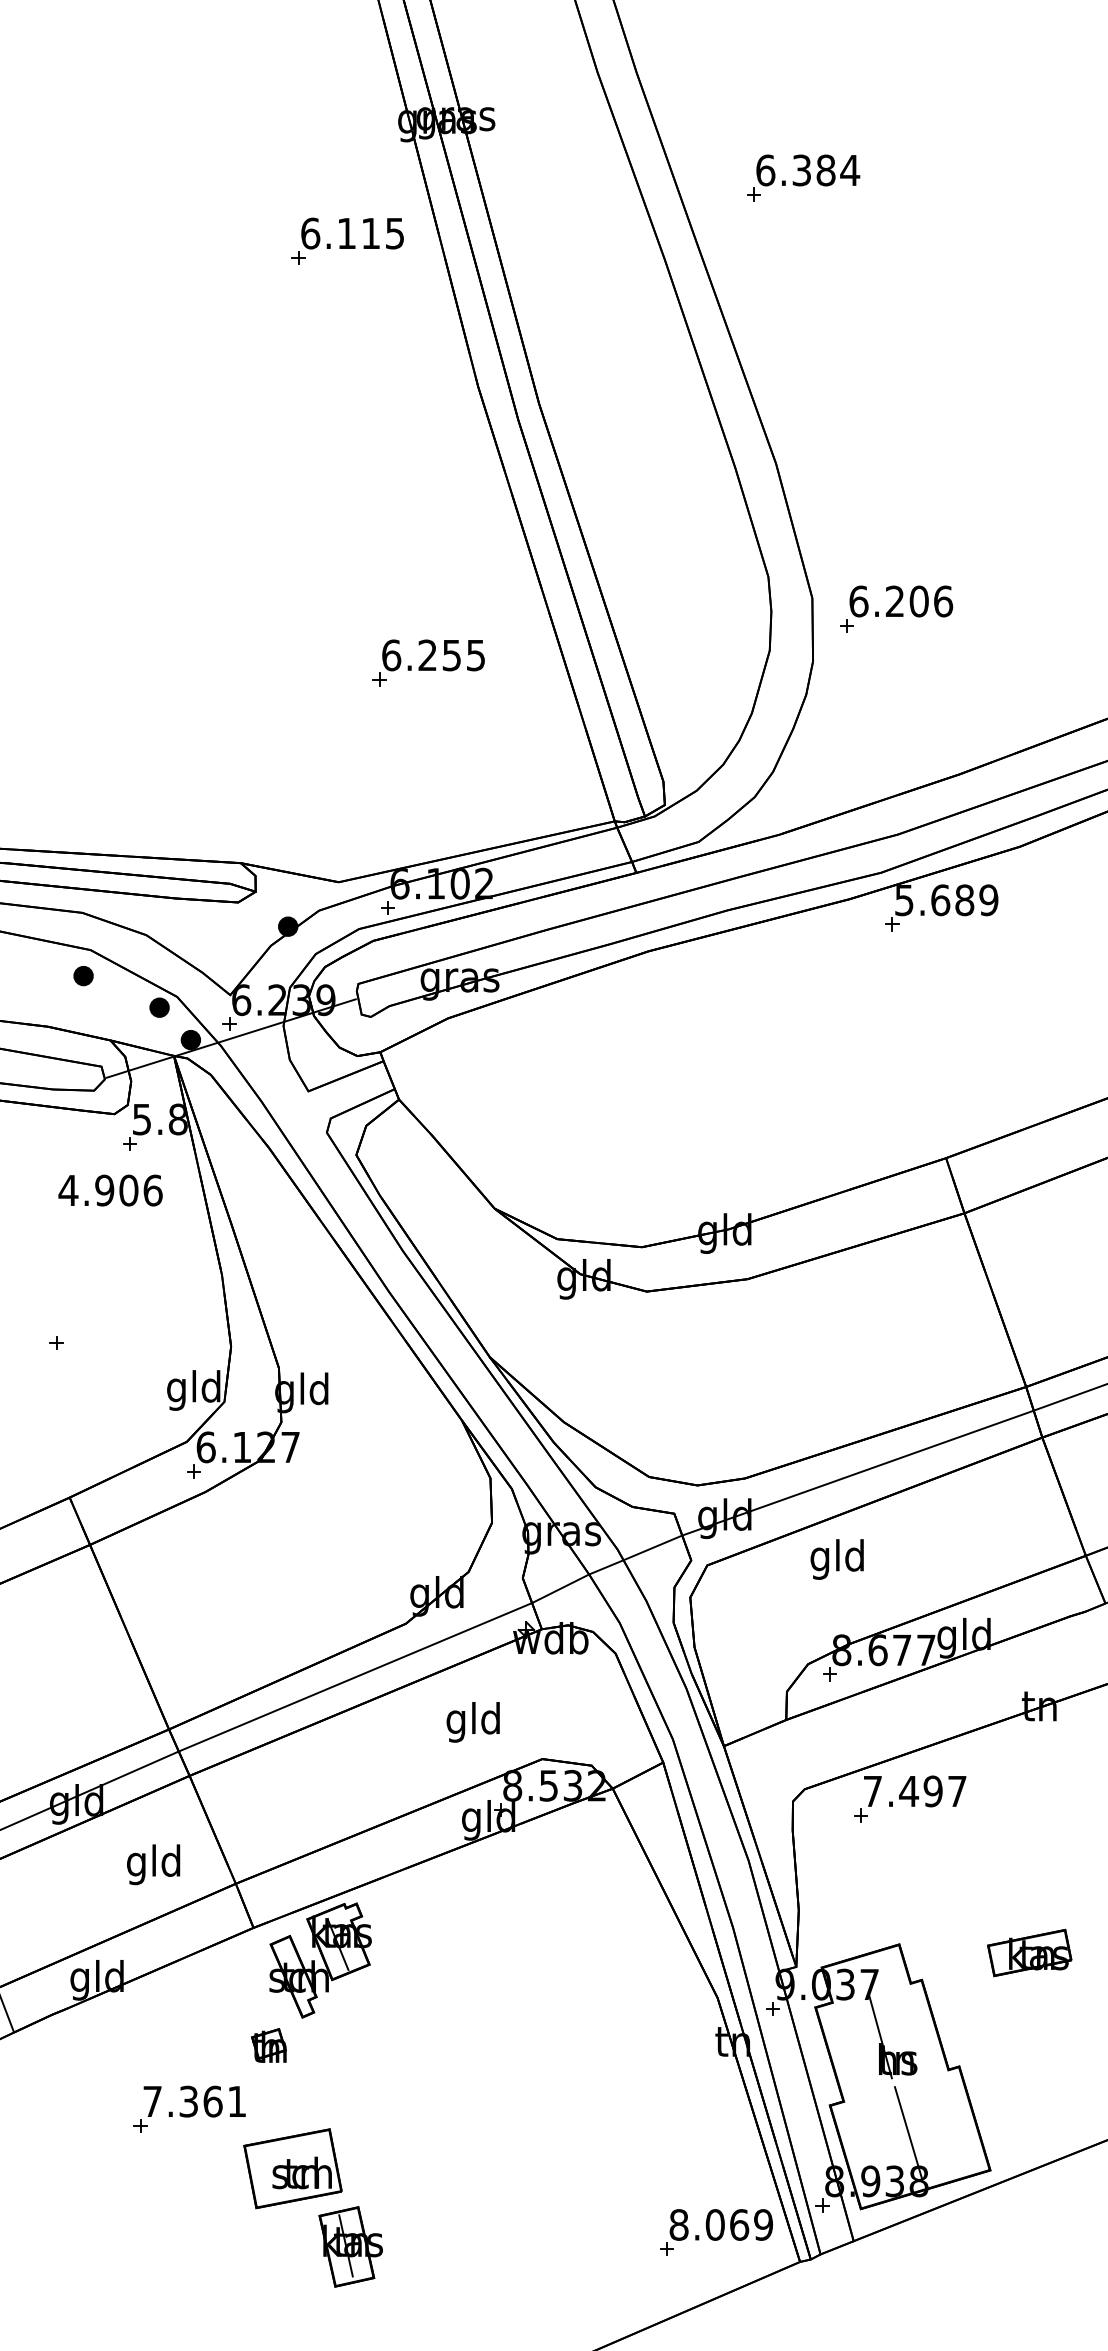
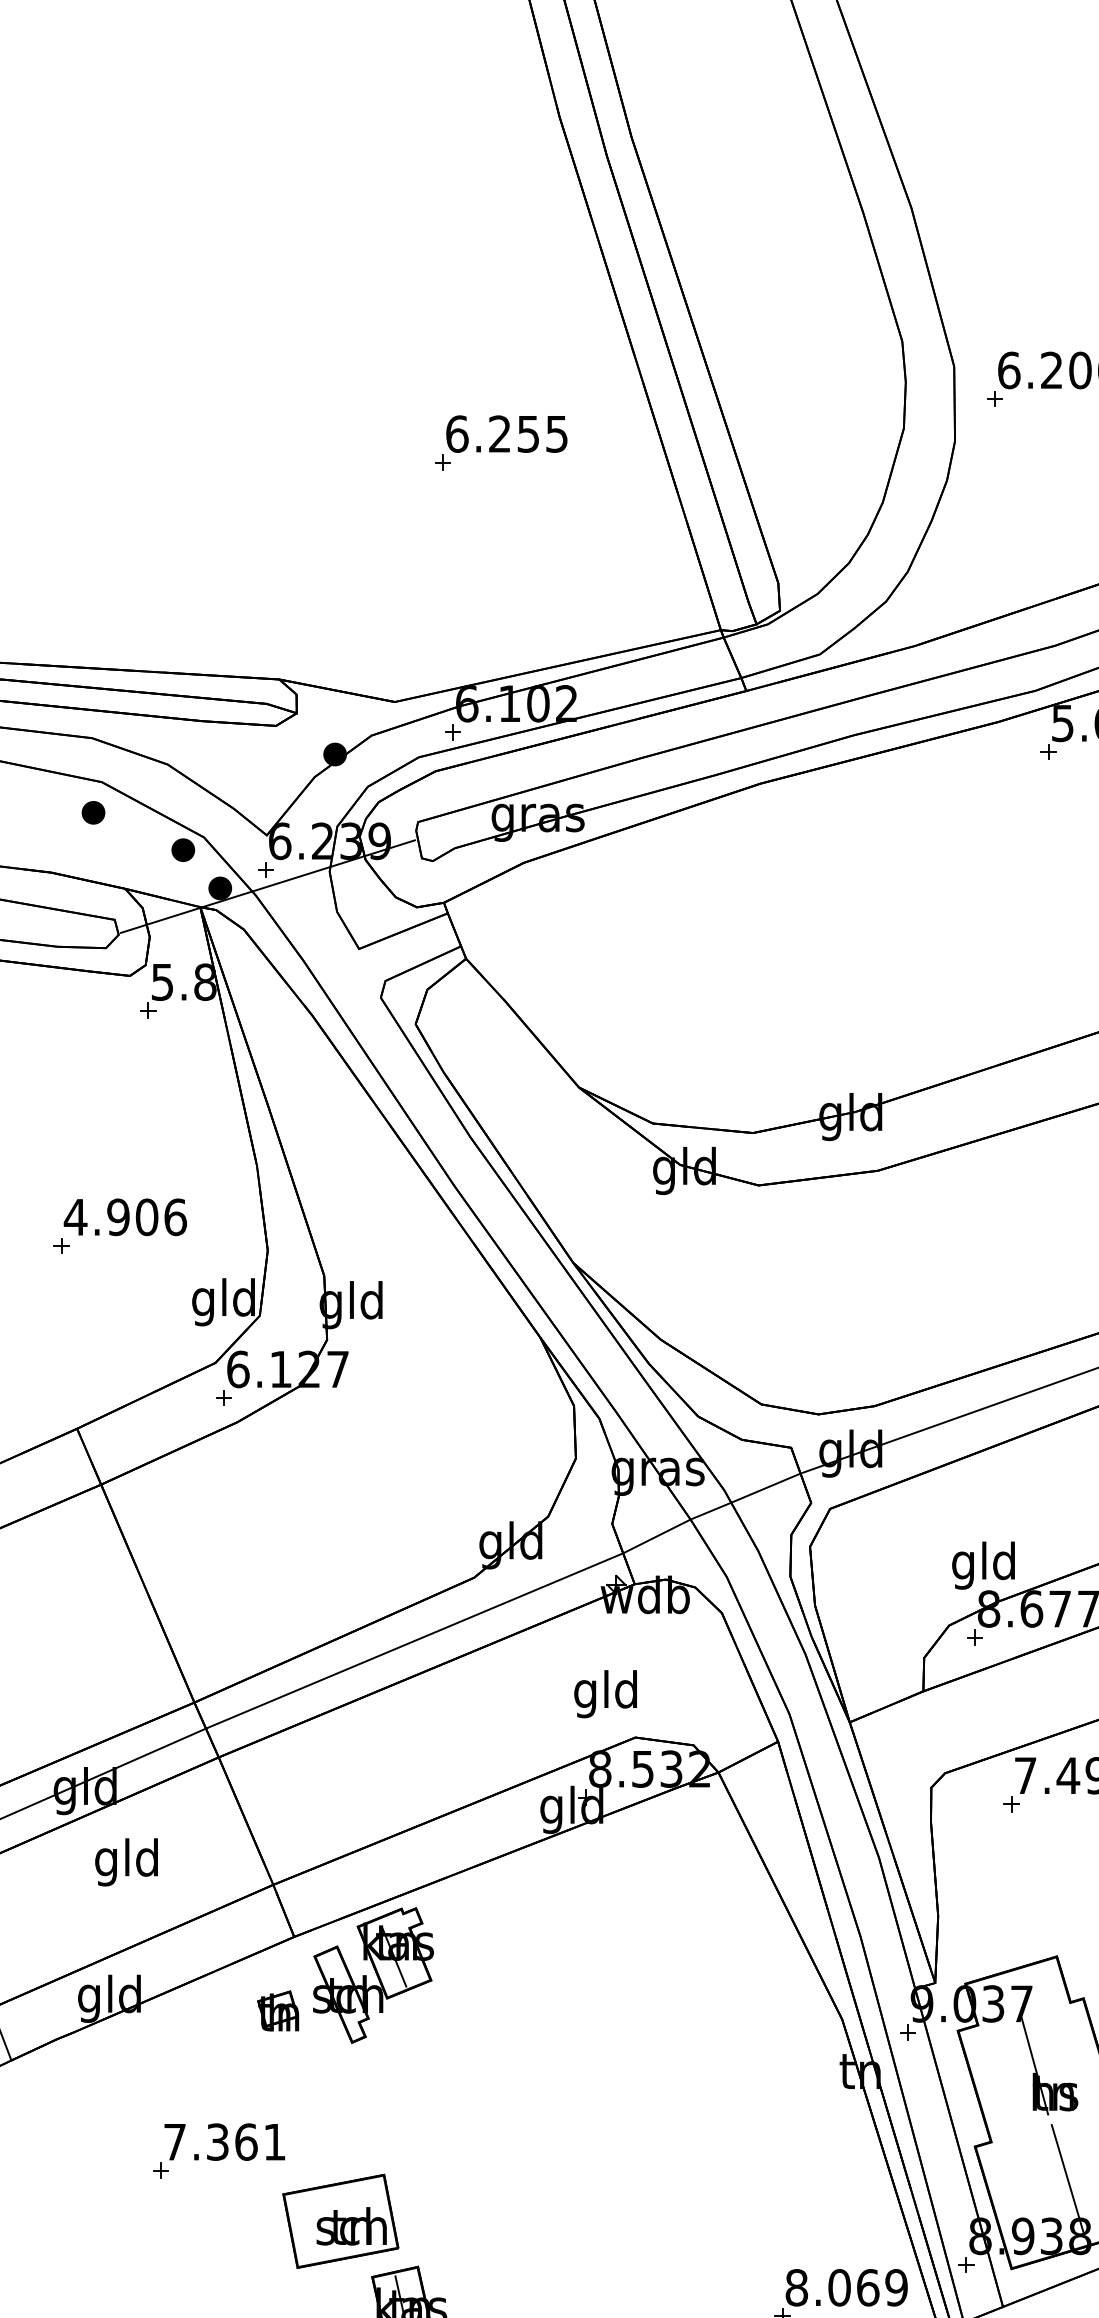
text: (110, 1190) -> (125, 1217), moved
text: (836, 1559) -> (982, 1565), moved
text: (472, 1722) -> (604, 1694), moved
text: (153, 1864) -> (126, 1862), moved
part: (268, 2045) -> (277, 2010), moved

